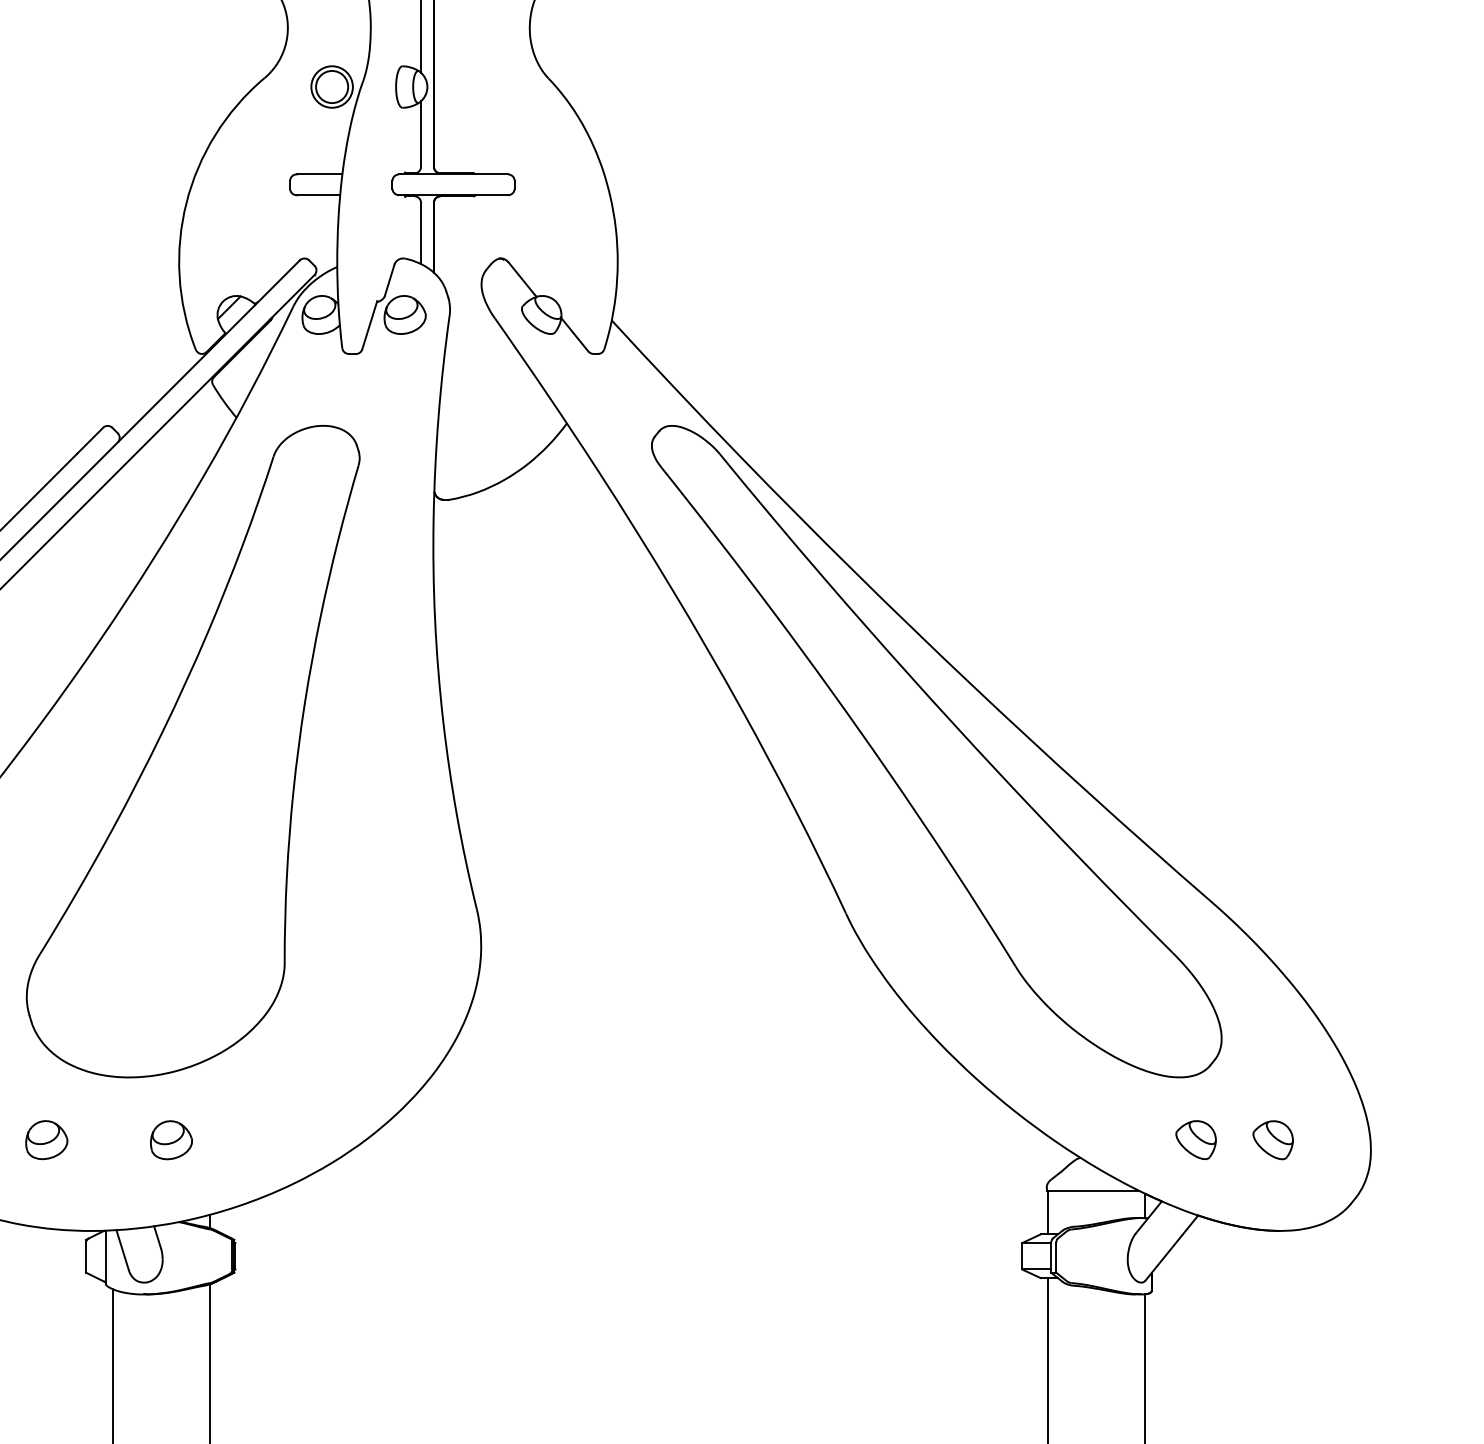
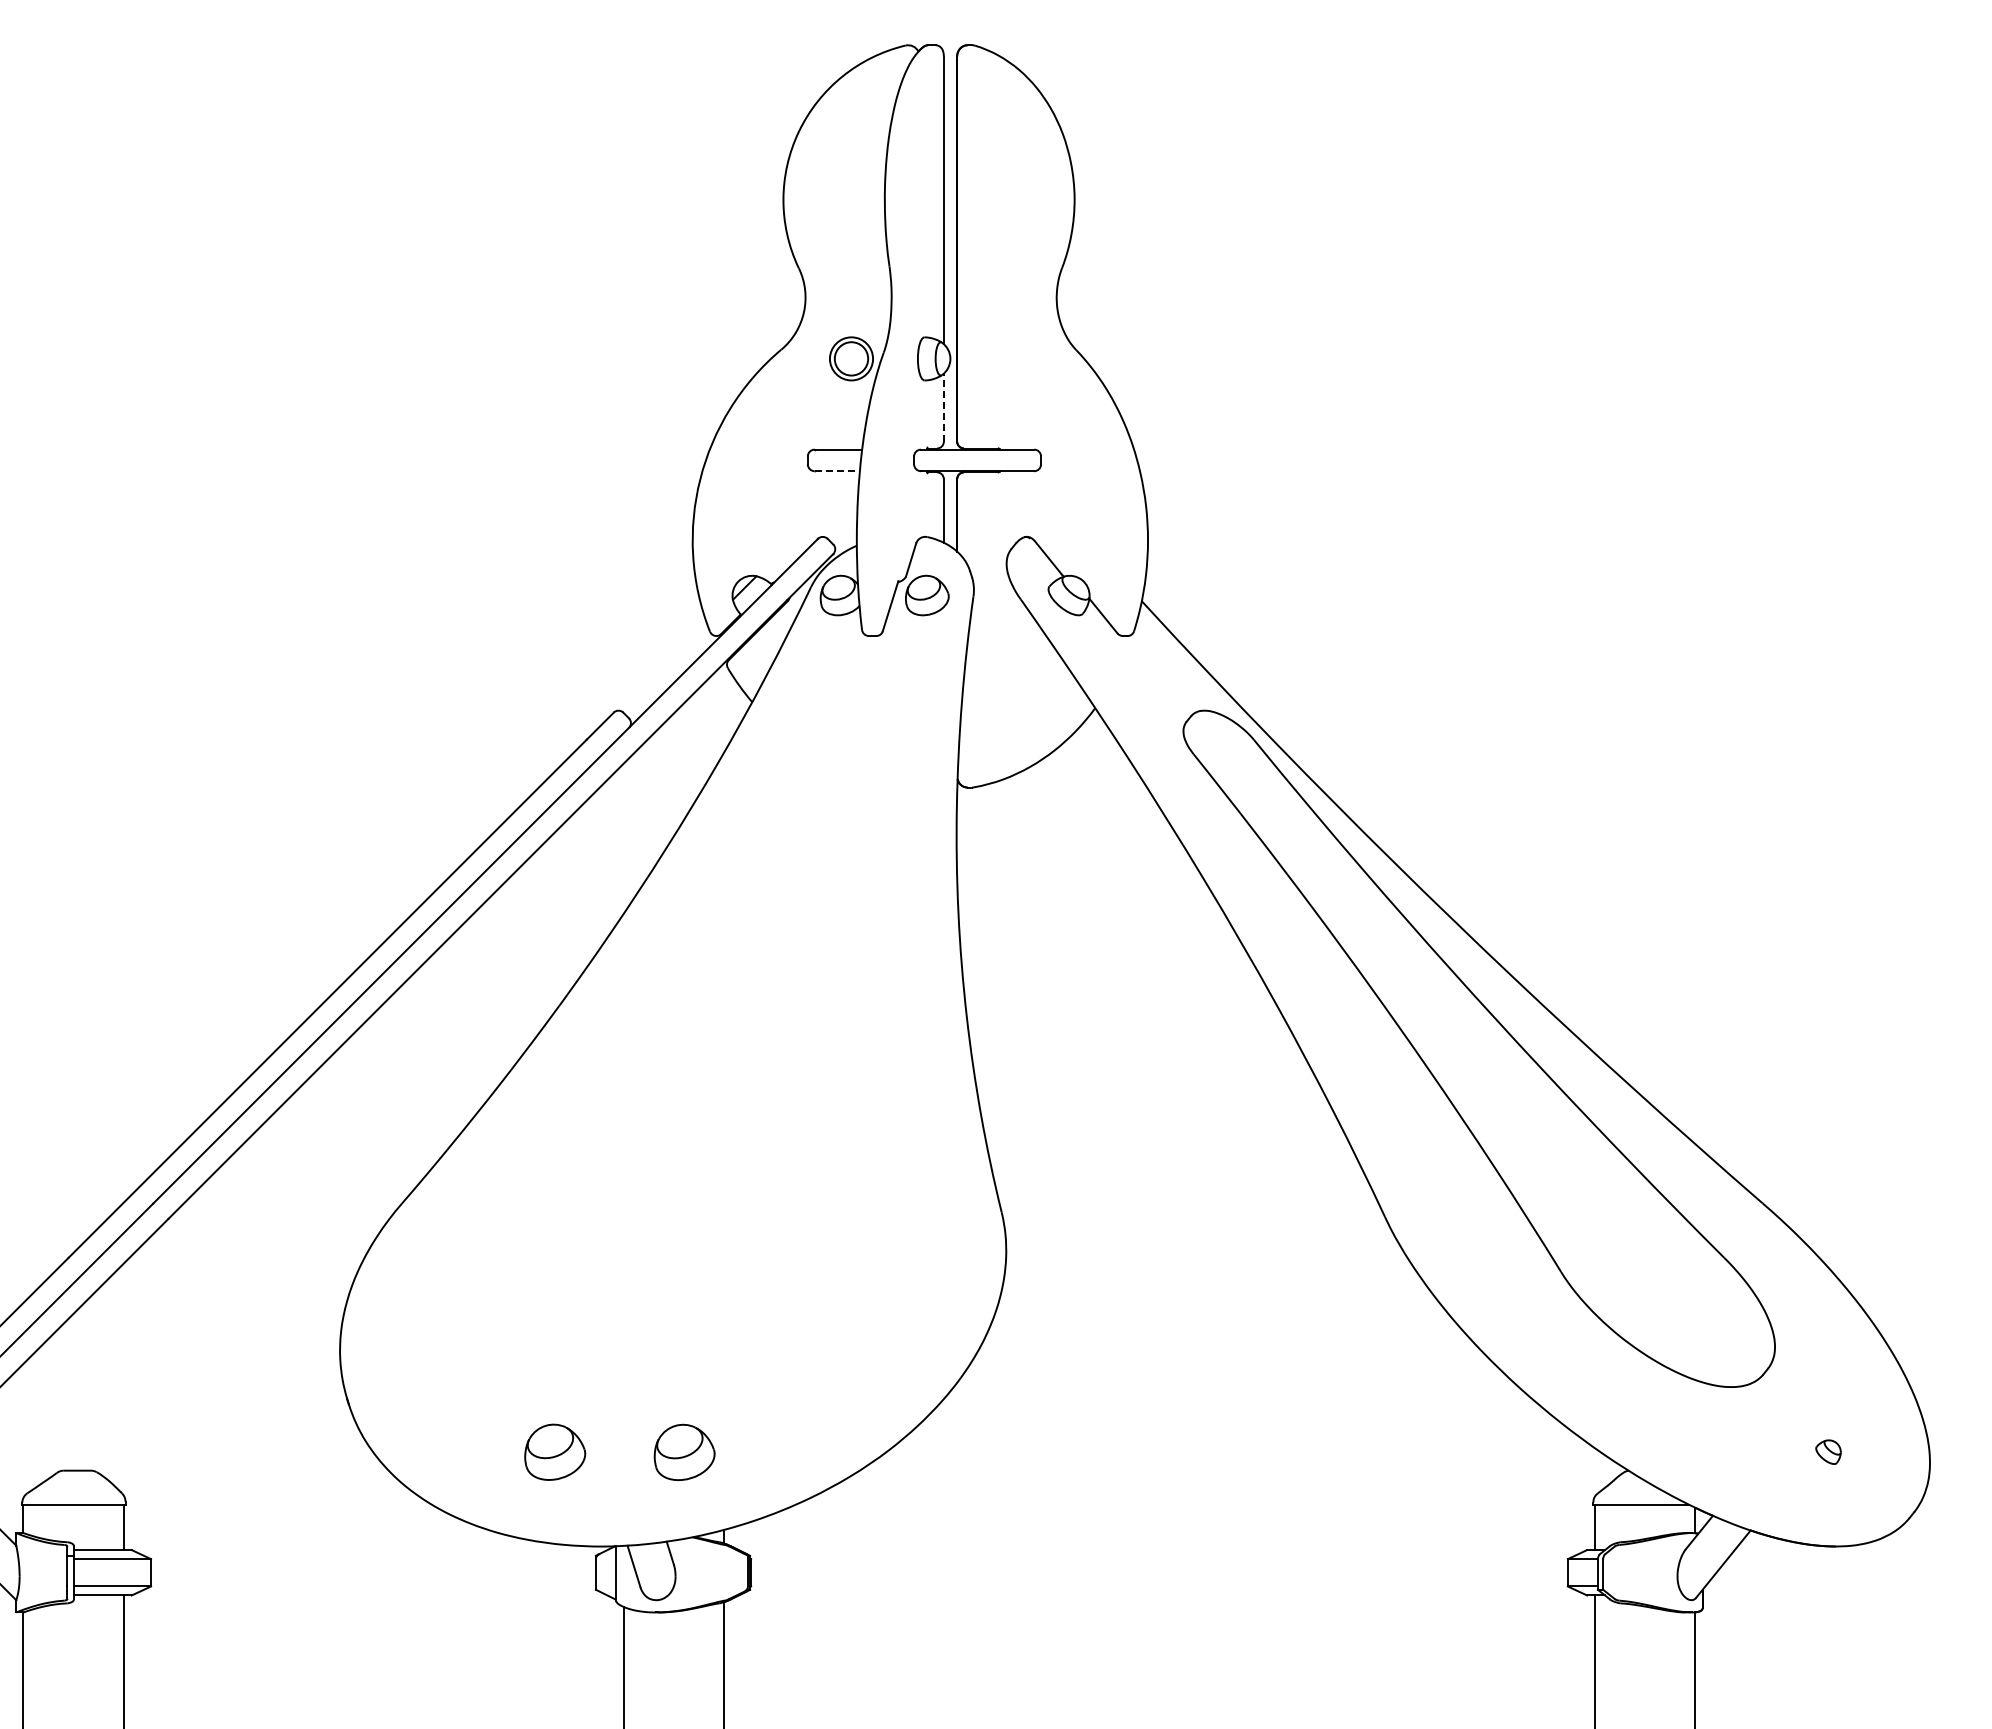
line: (420, 133) -> (943, 407), solid -> dashed
line: (318, 195) -> (837, 471), solid -> dashed
part: (192, 751) -> (706, 1048), removed
part: (47, 1139) -> (555, 1451), size x1.4
part: (171, 1139) -> (684, 1451), size x1.4
part: (1196, 1139) -> (1748, 1451), removed
part: (1273, 1139) -> (1828, 1451), size x0.6

